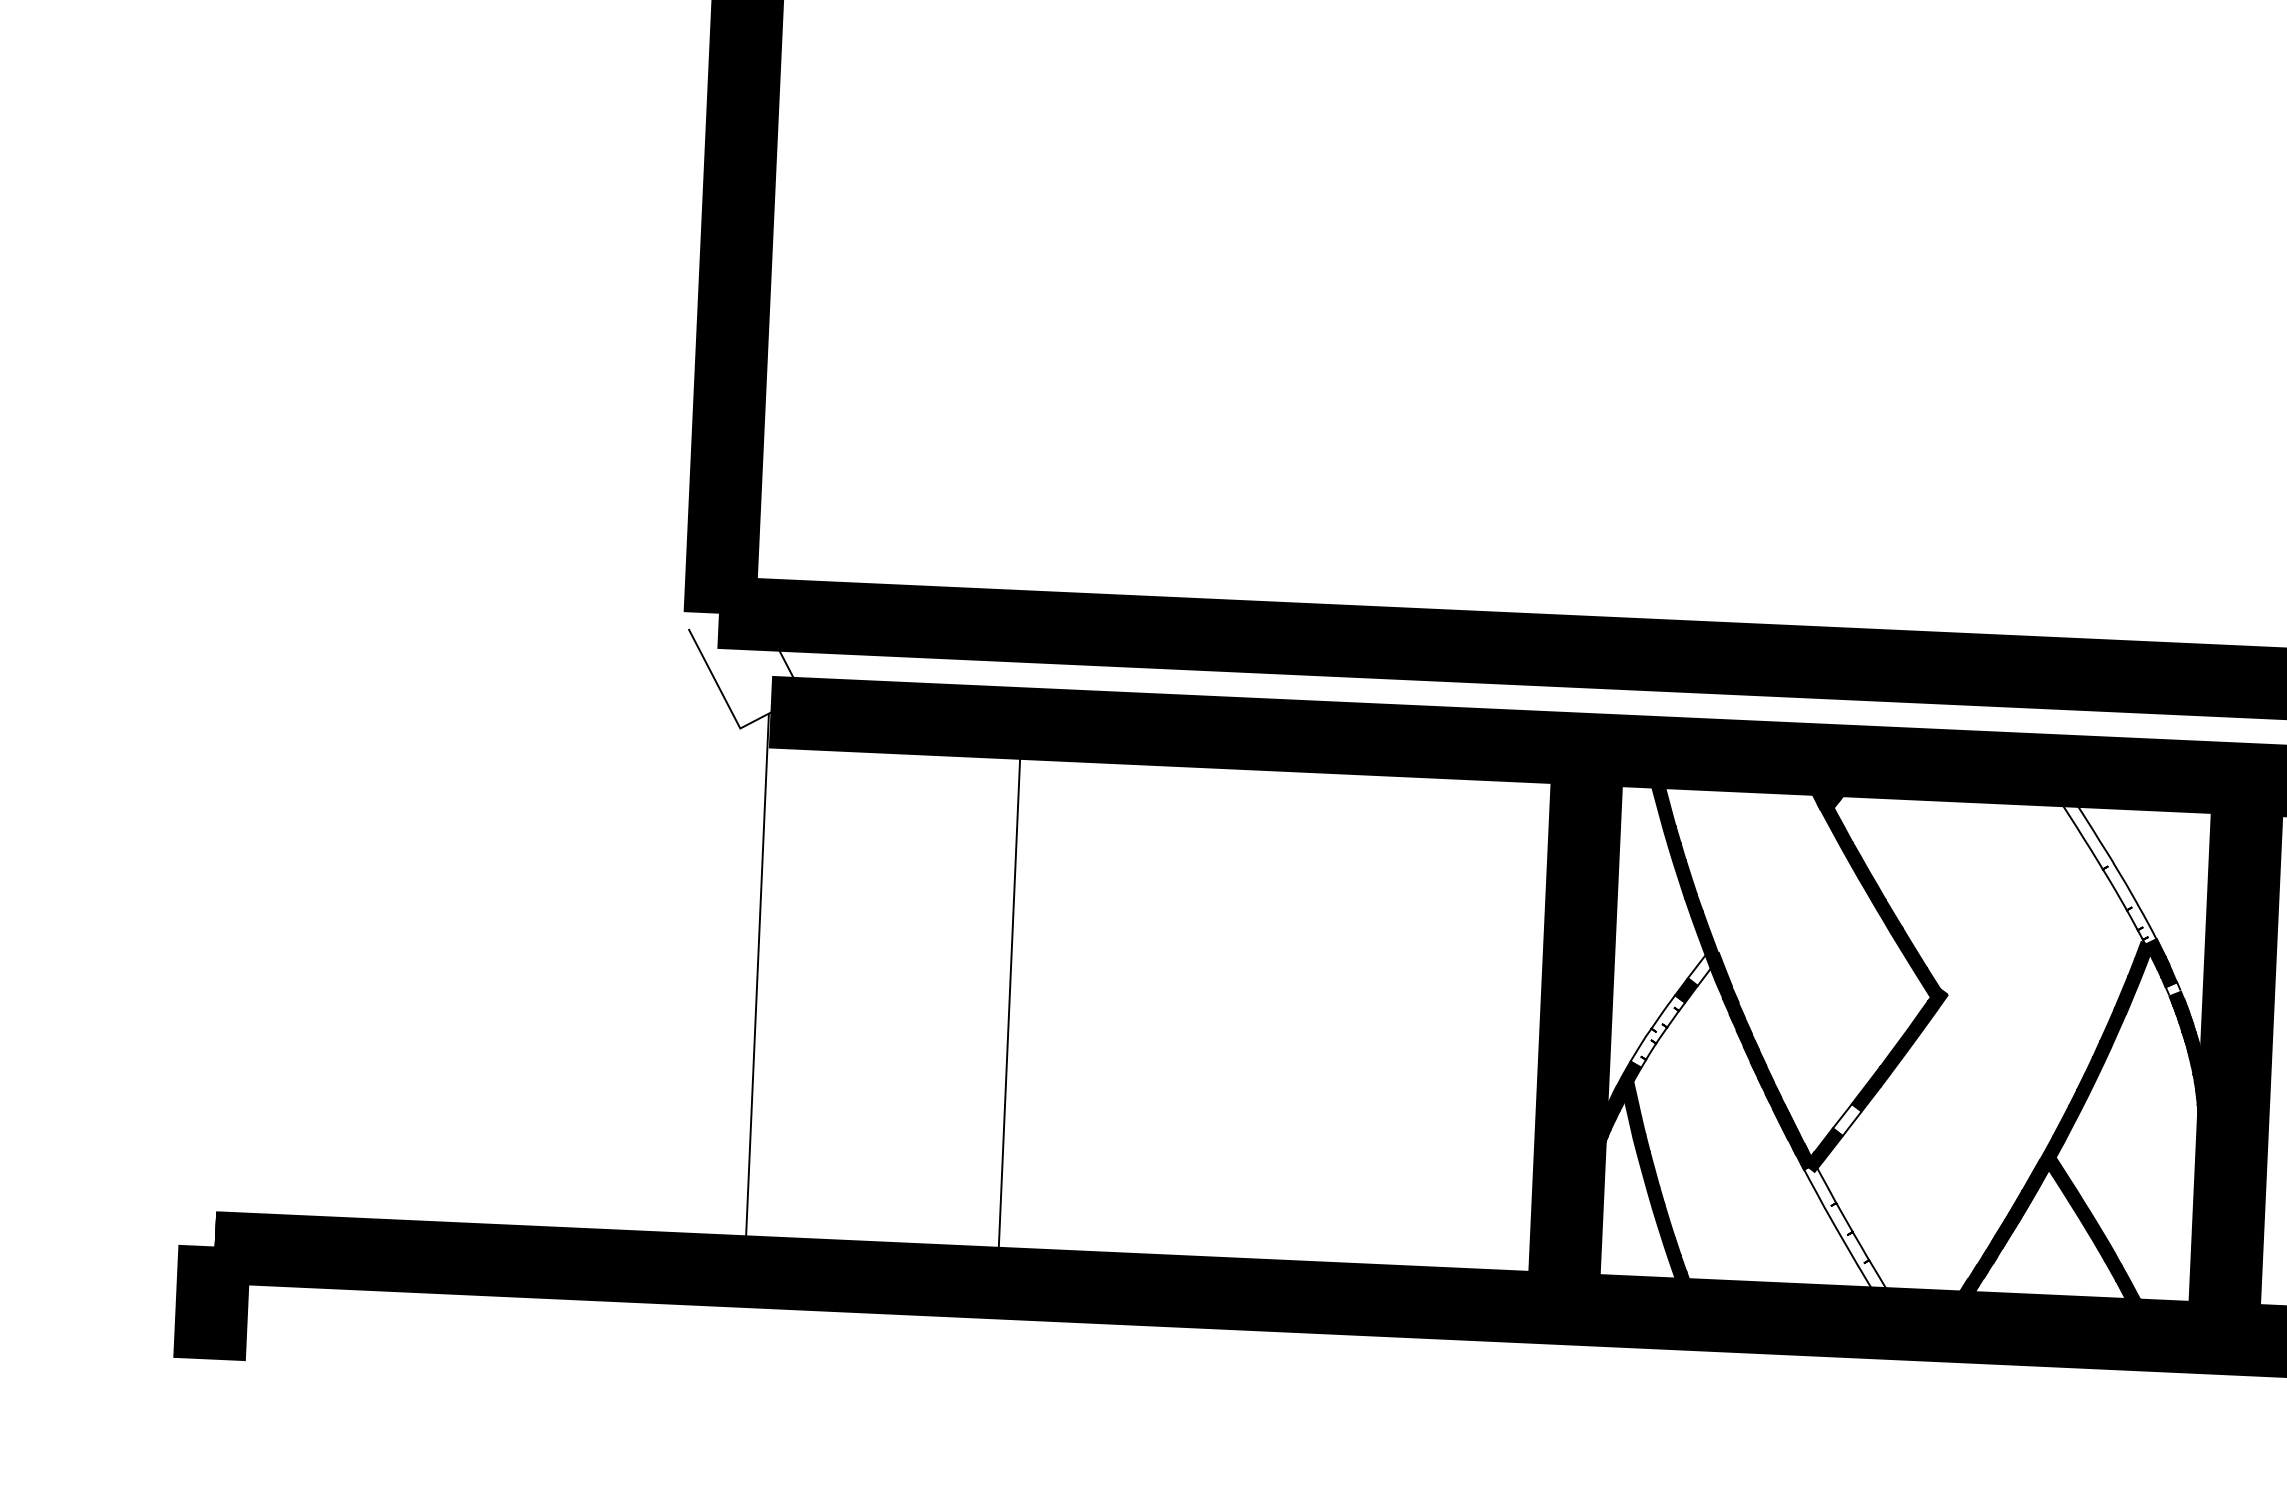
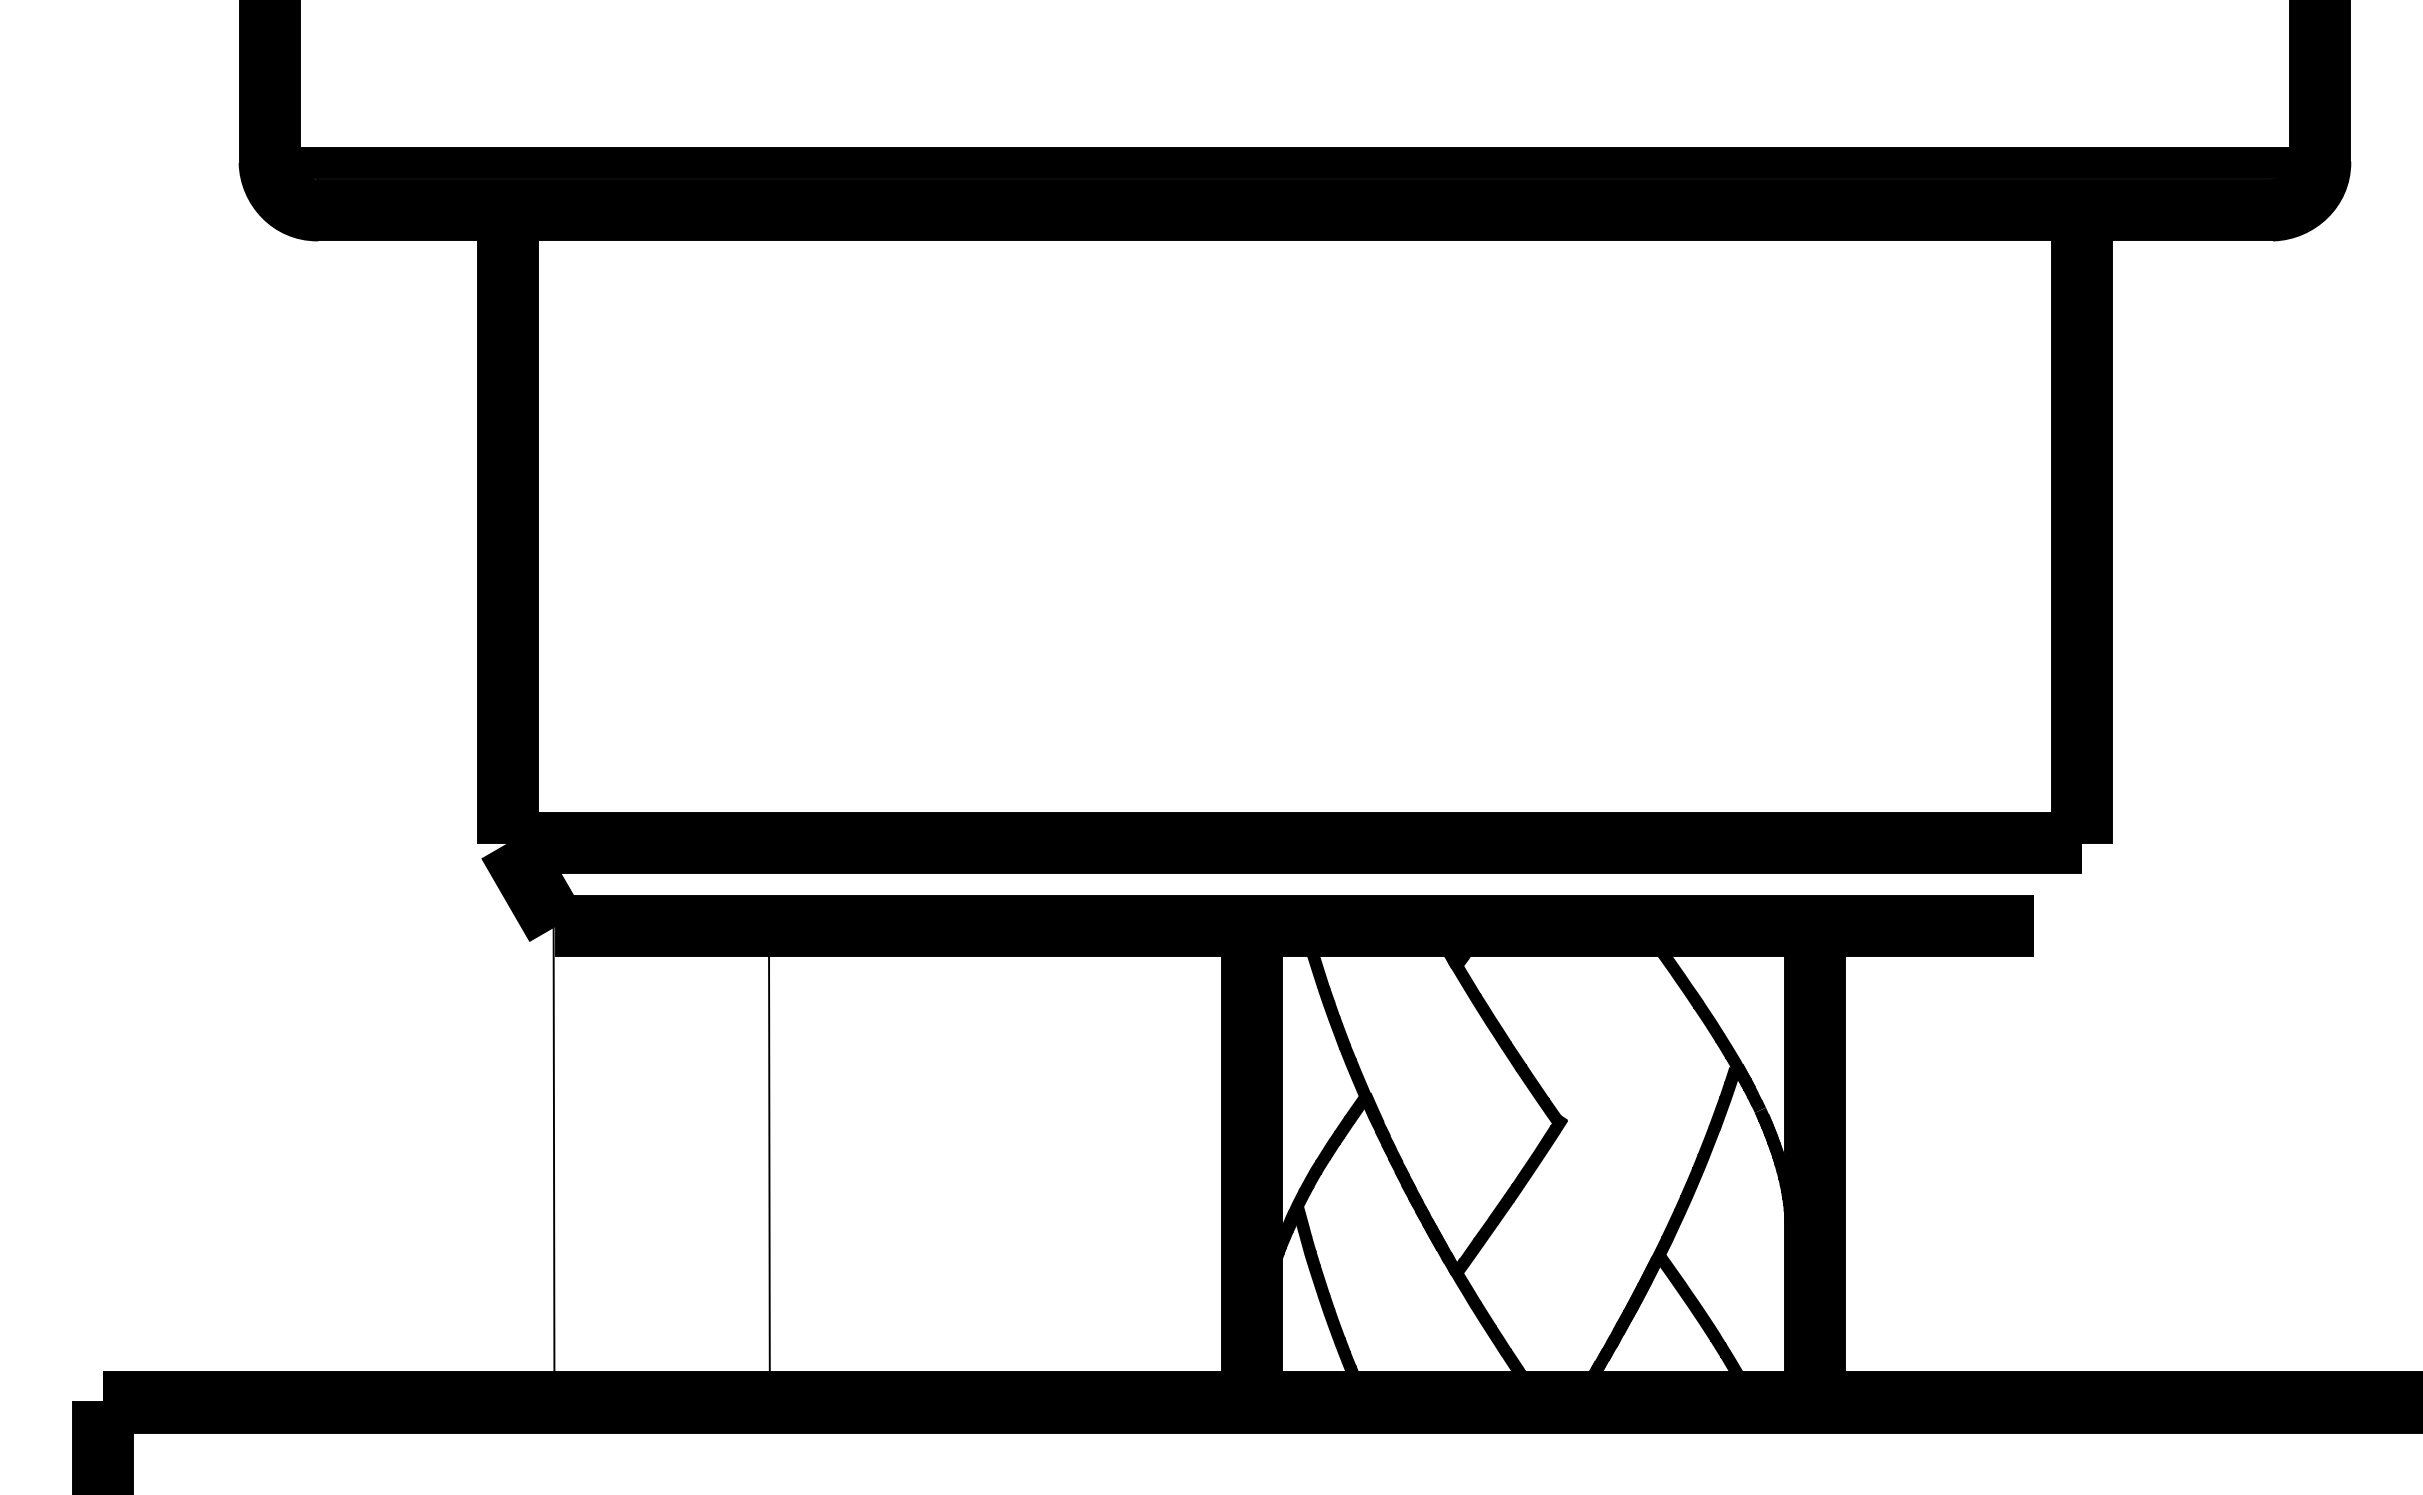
fill: (745, 661) -> (531, 883), added
fill: (2113, 878) -> (1703, 1015), added
fill: (1702, 968) -> (1357, 1107), added
fill: (2172, 988) -> (1758, 1106), added
fill: (1657, 1030) -> (1321, 1162), added
fill: (1847, 1119) -> (1486, 1230), added
fill: (1855, 1246) -> (1498, 1338), added

